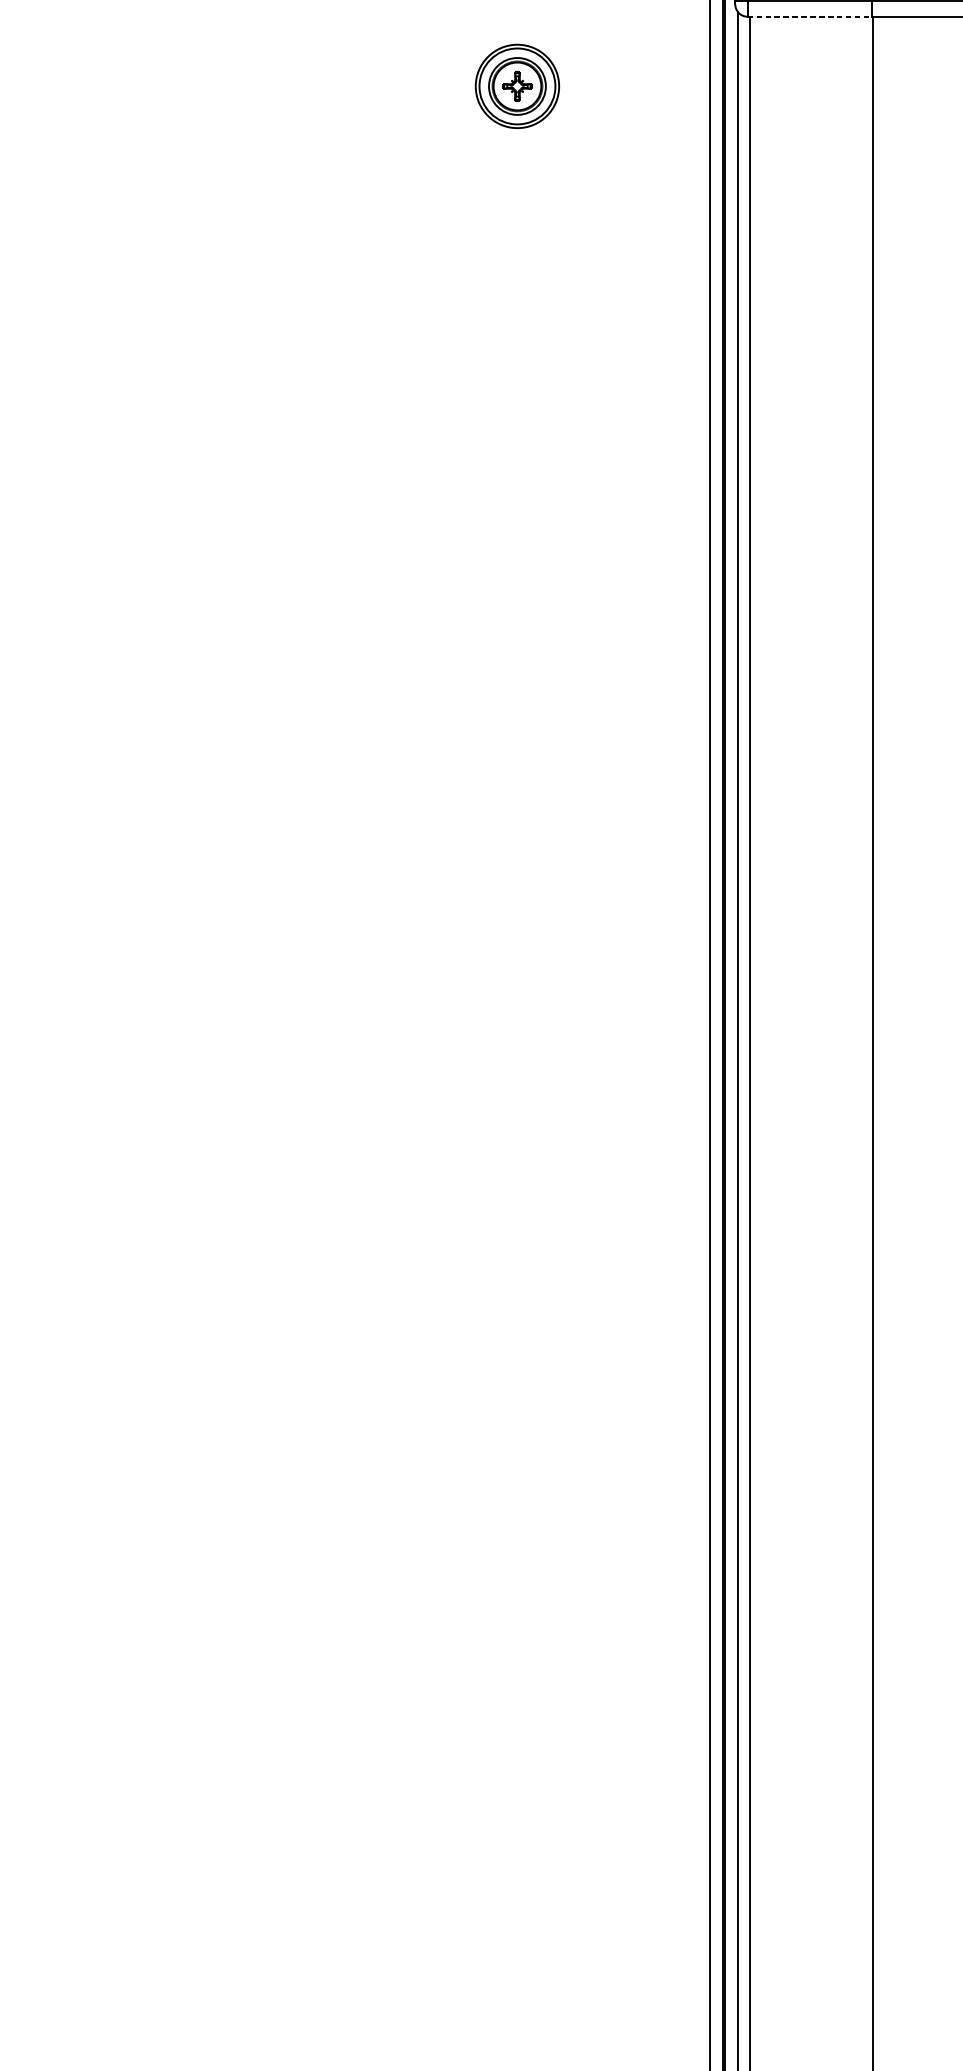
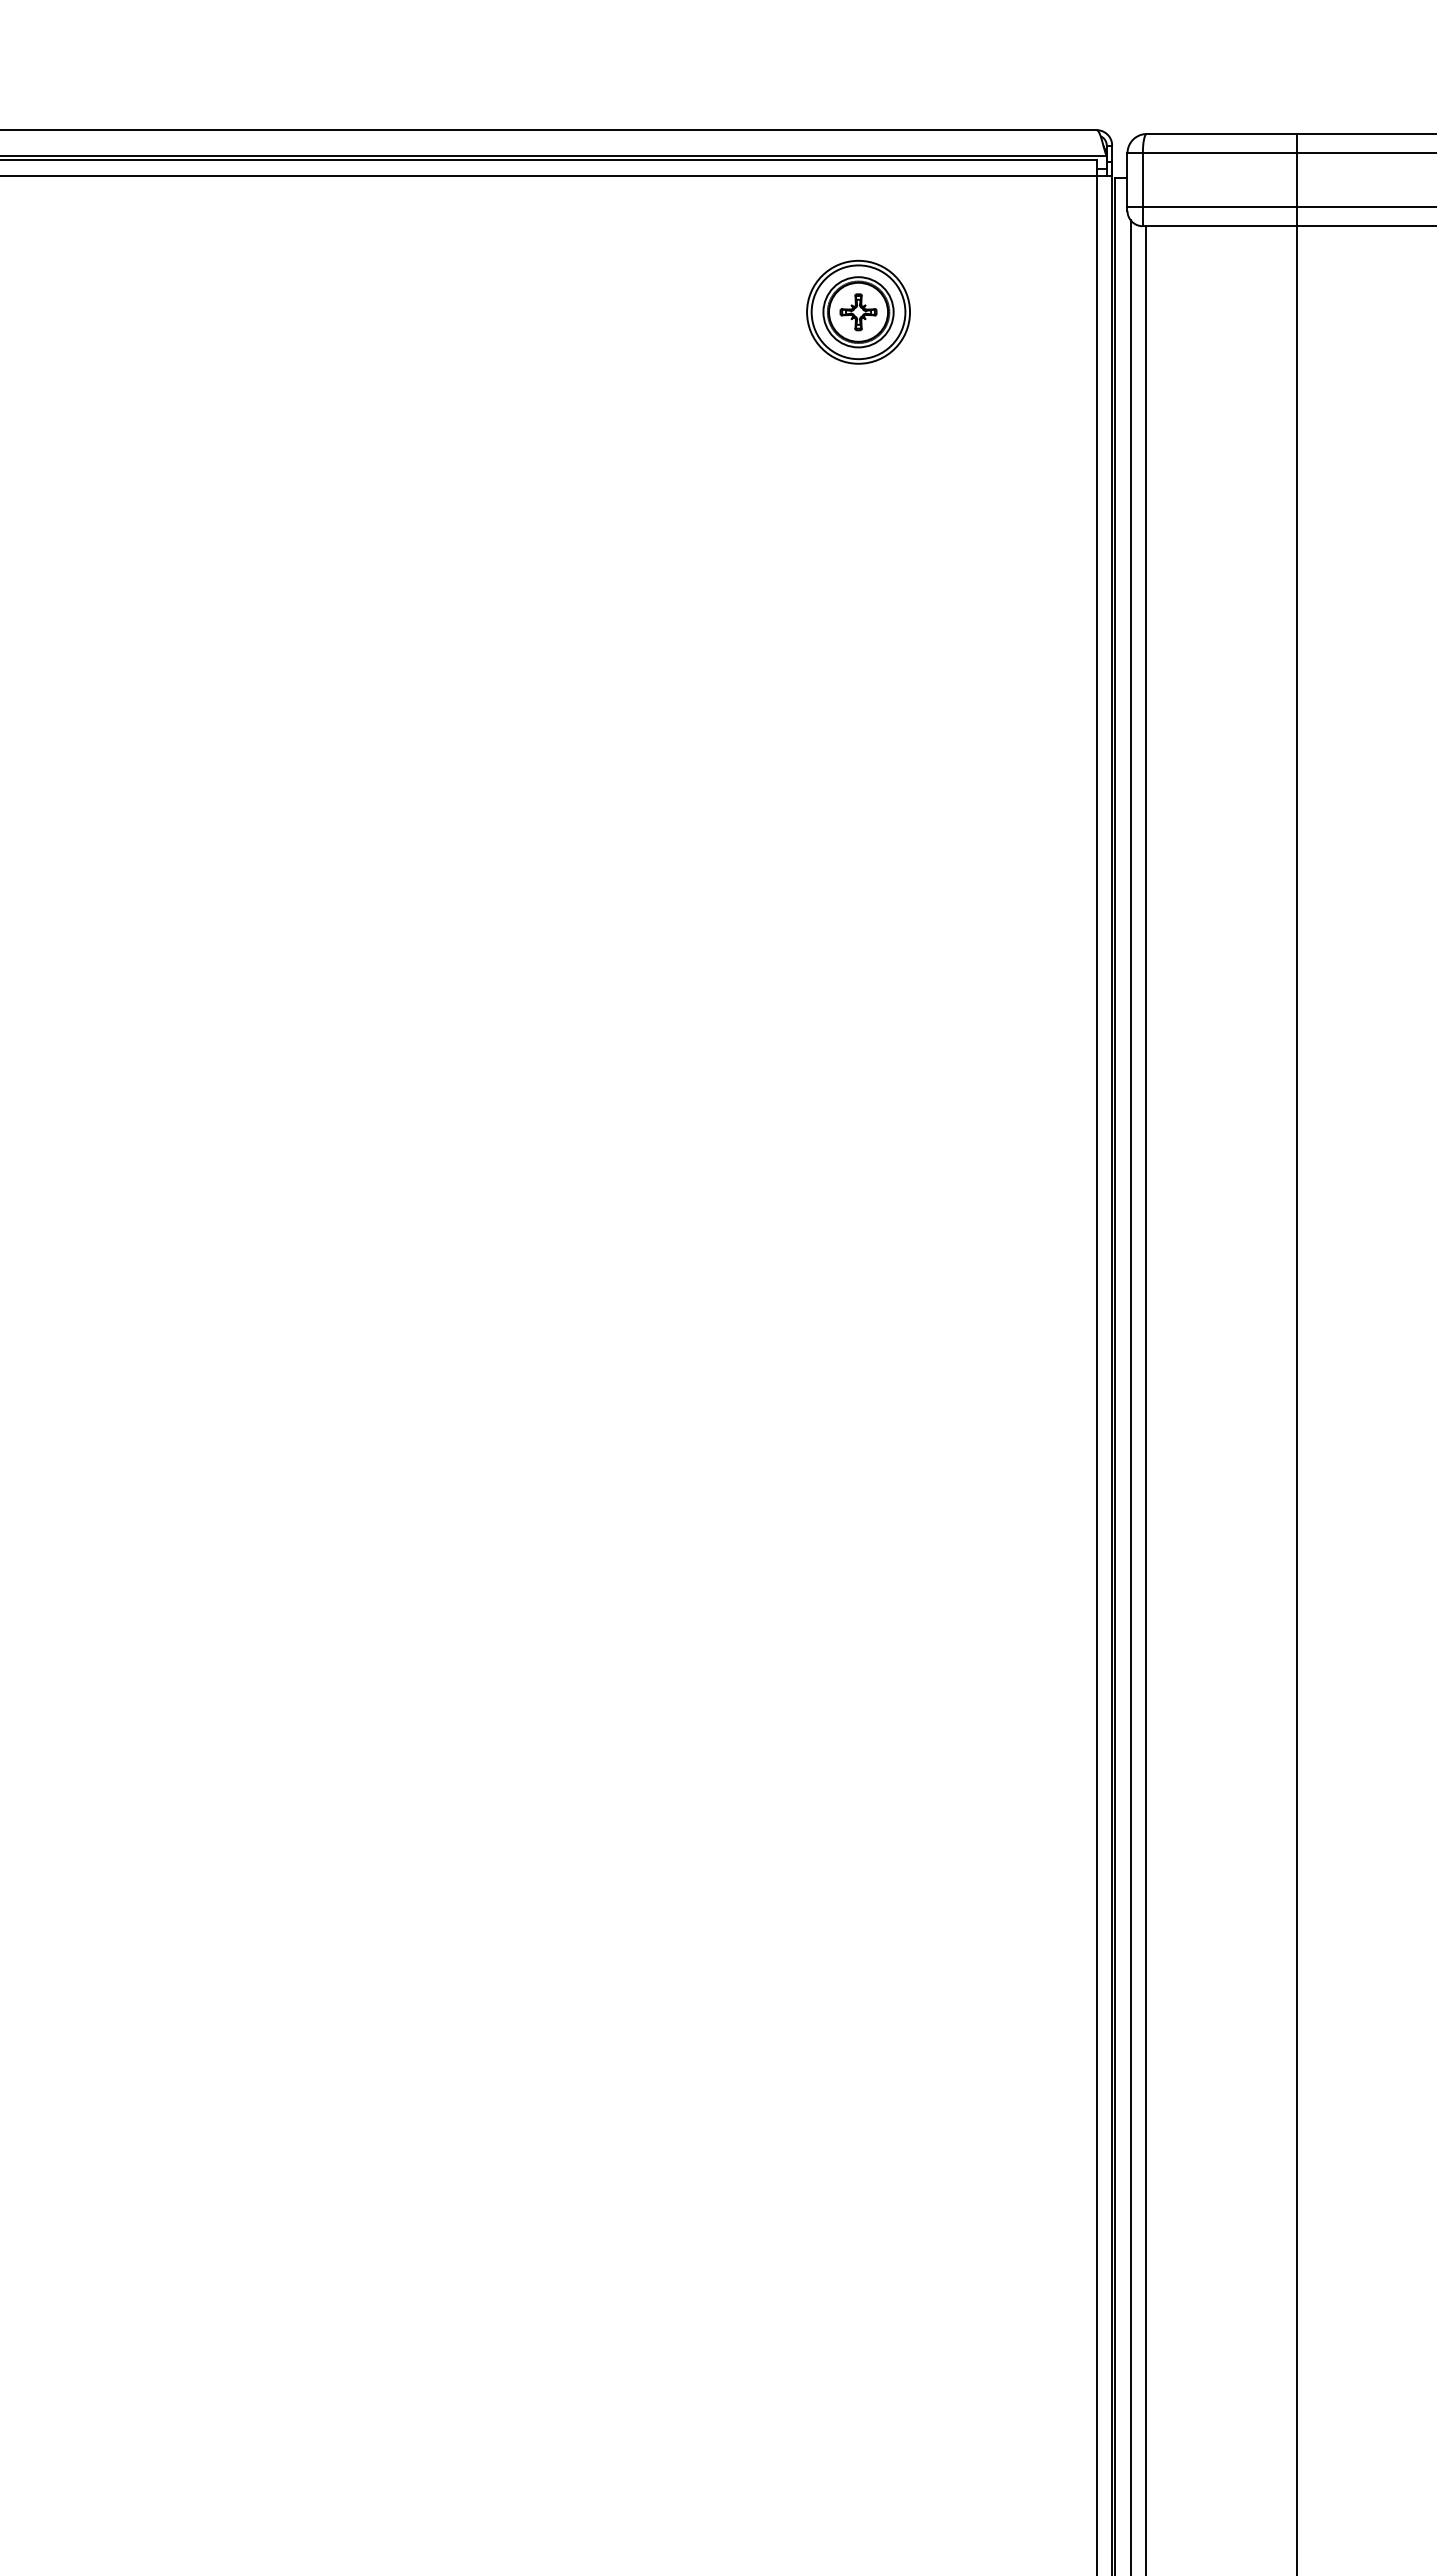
line: (809, 16) -> (1219, 226), dashed -> solid

